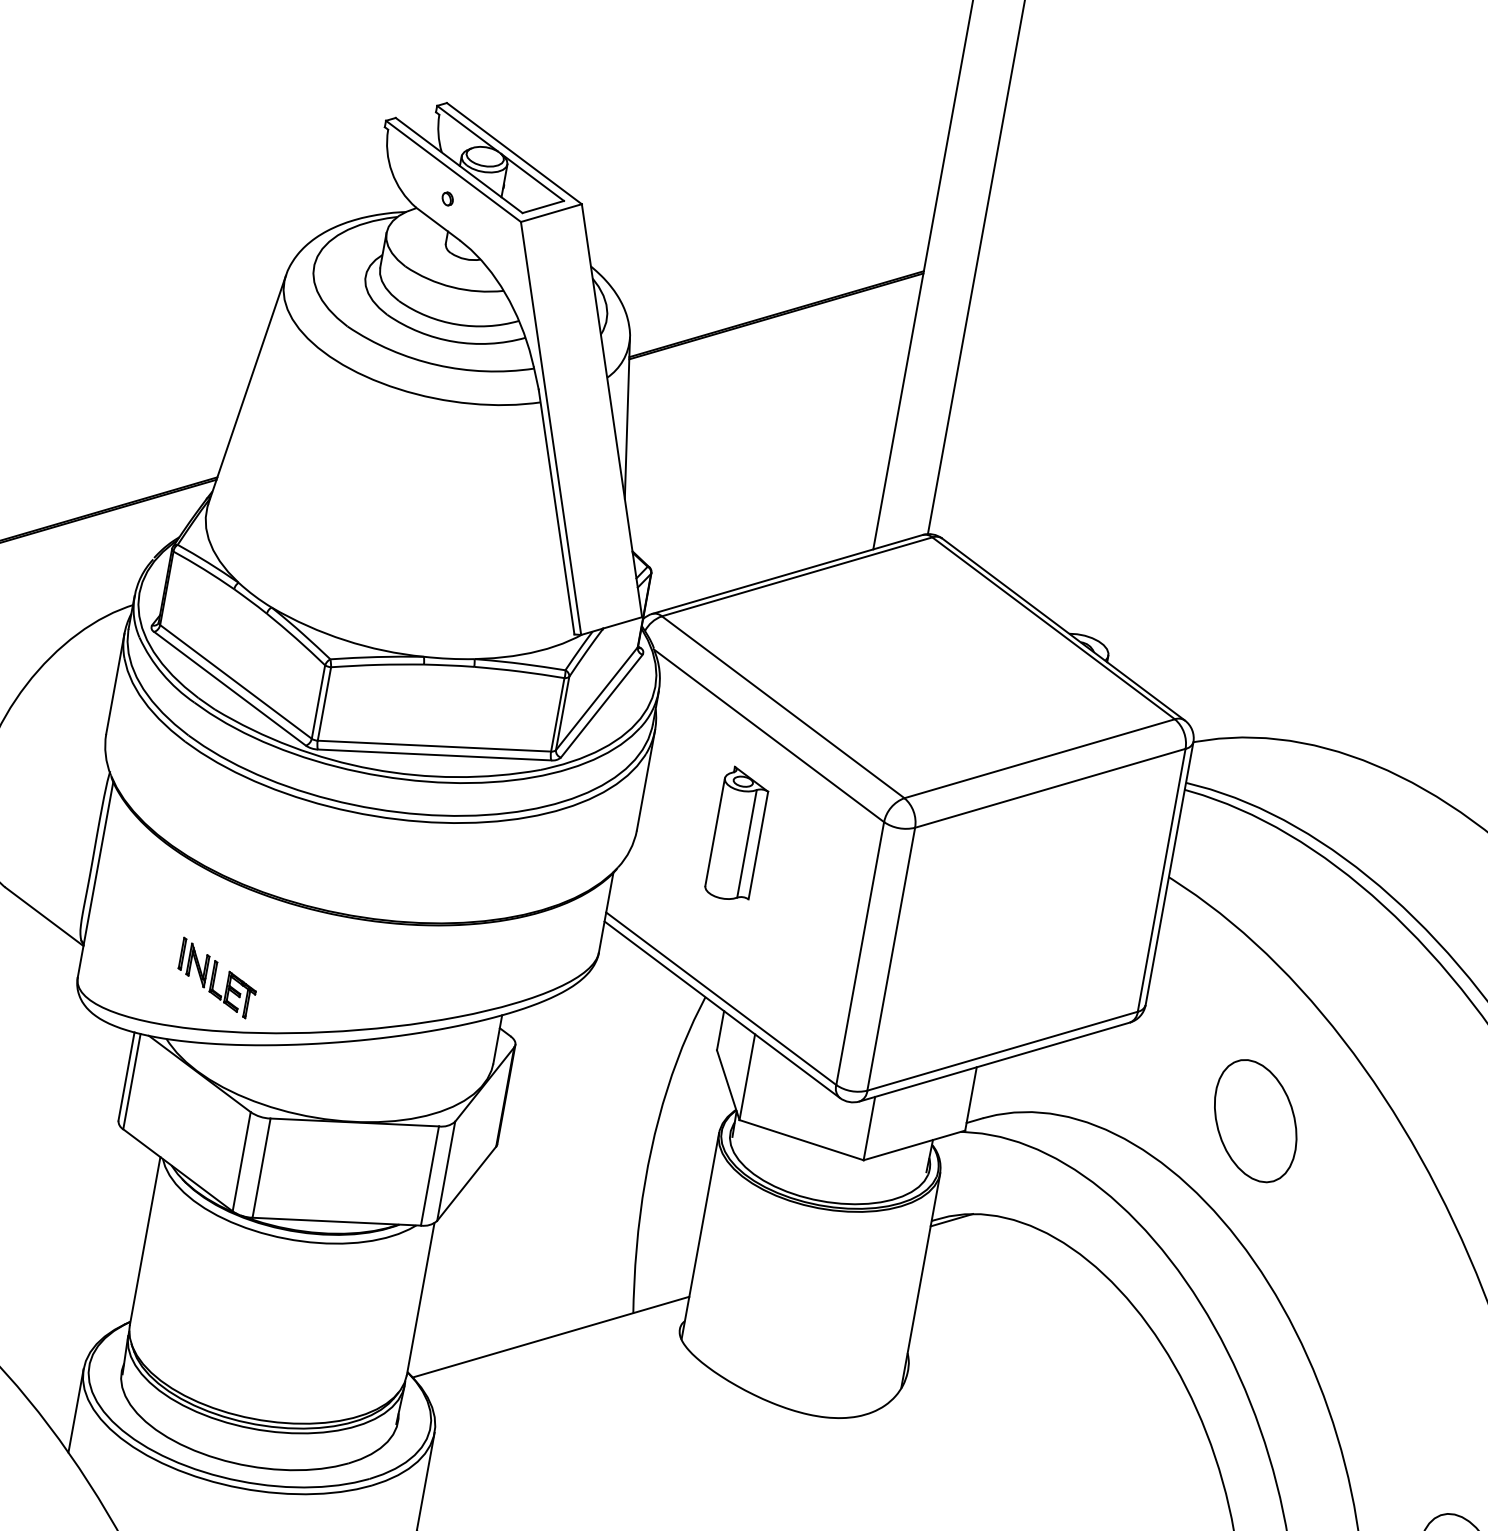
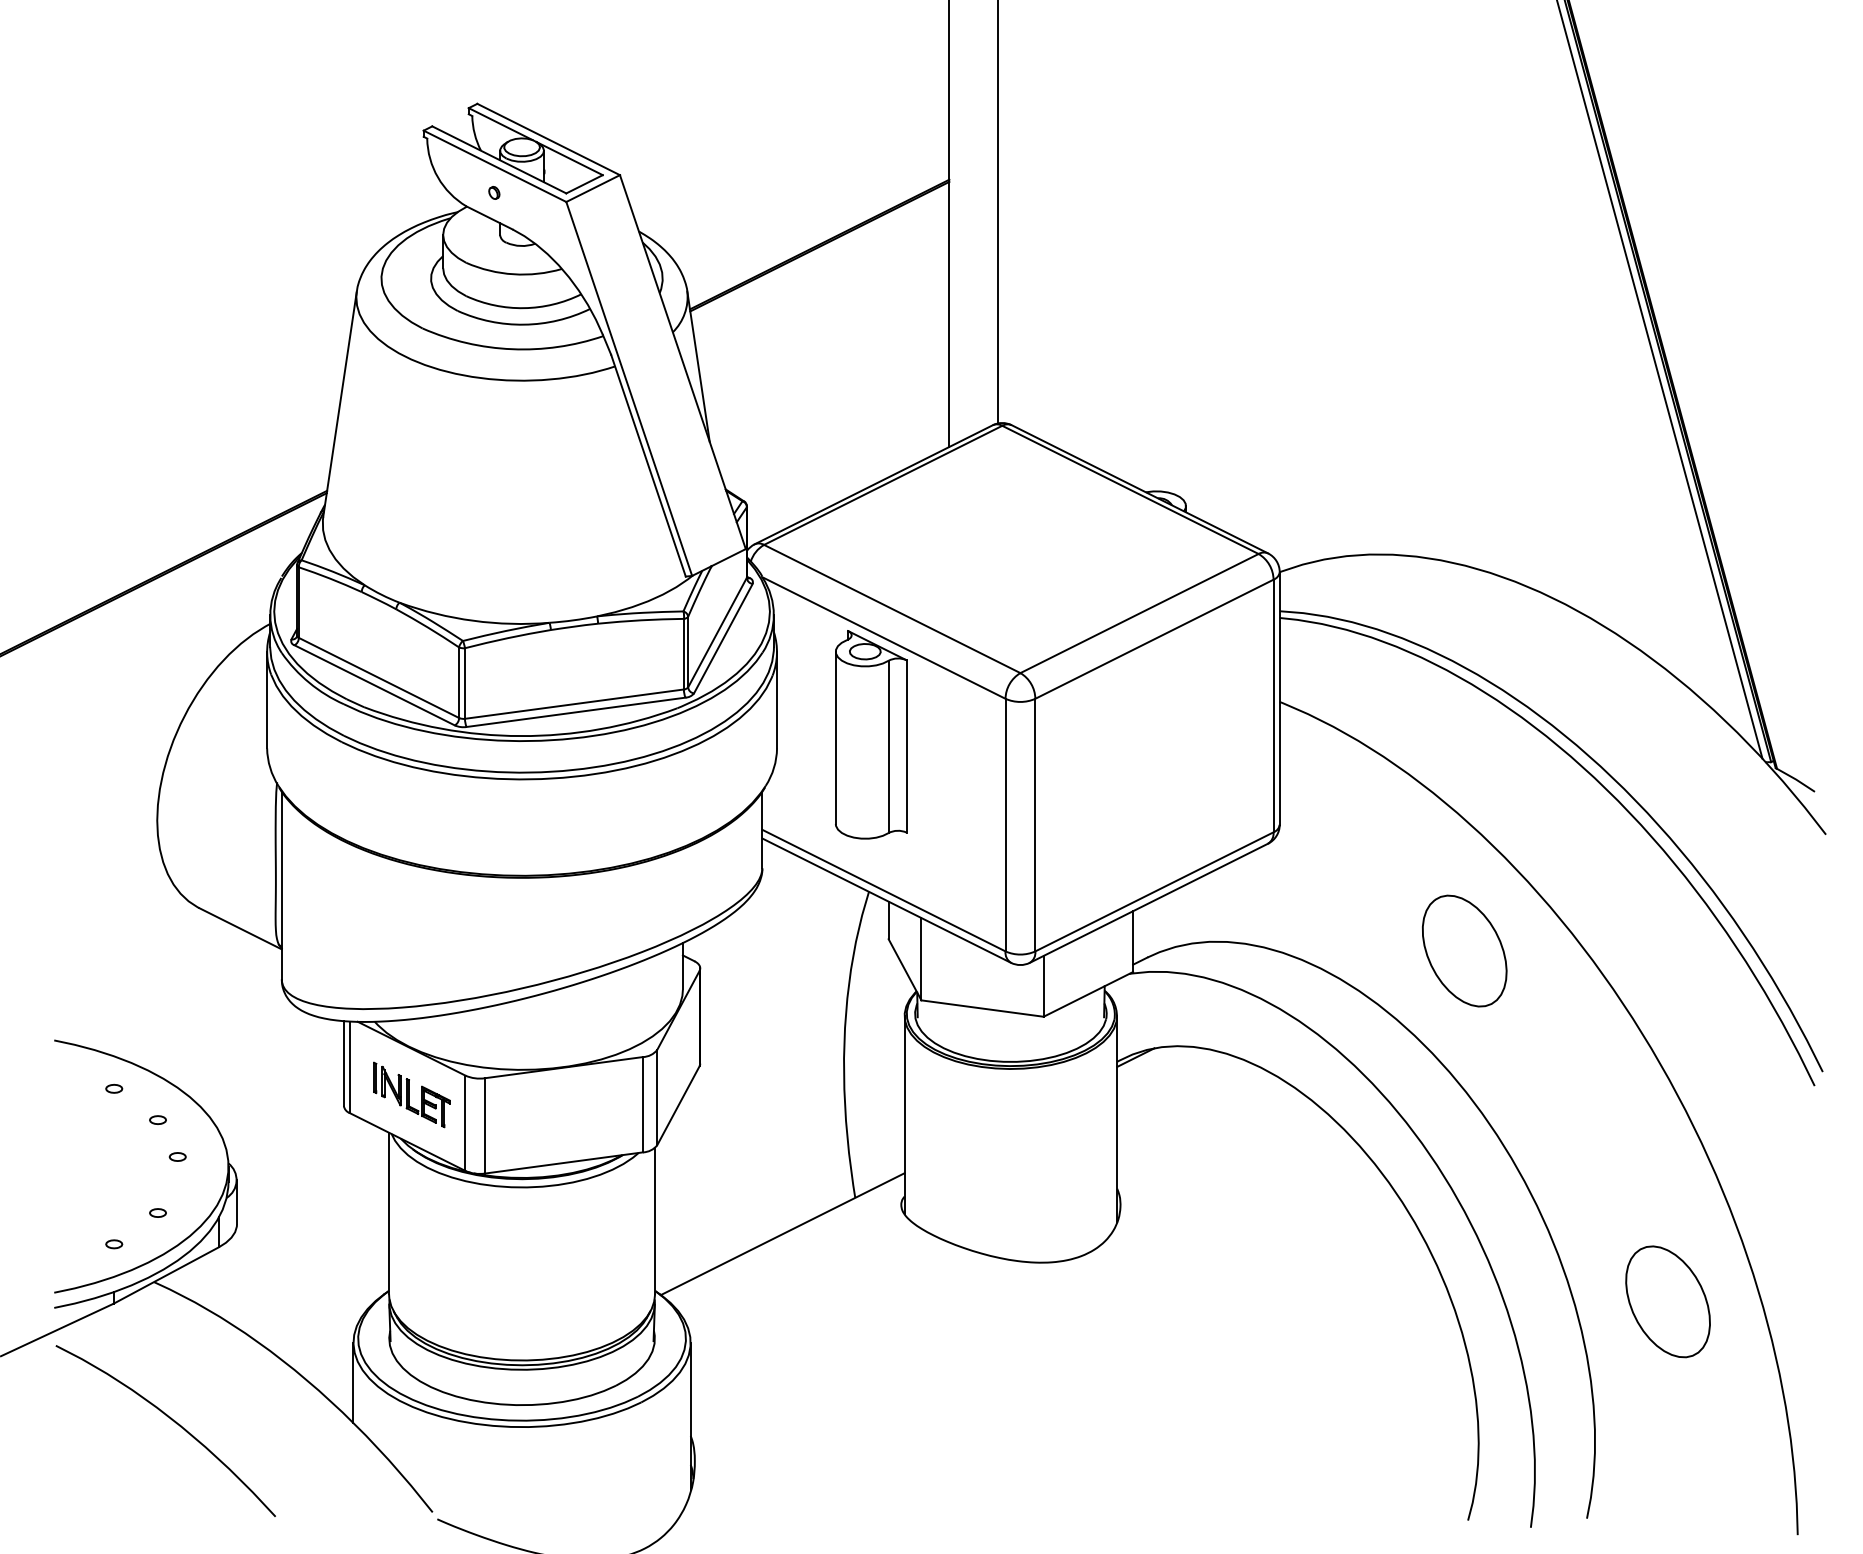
part: (737, 833) -> (871, 734), size x1.67
part: (217, 977) -> (411, 1094), moved
part: (1255, 1120) -> (1464, 950), moved

